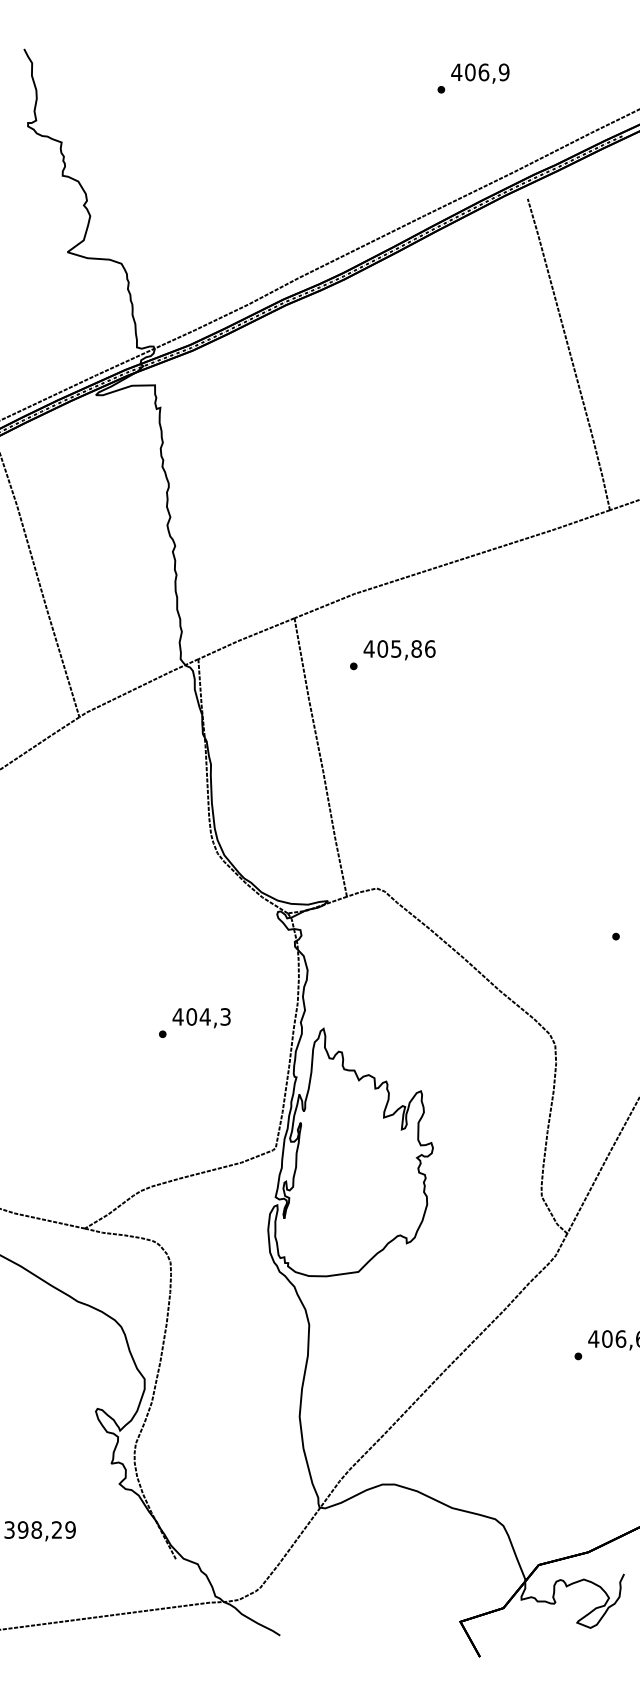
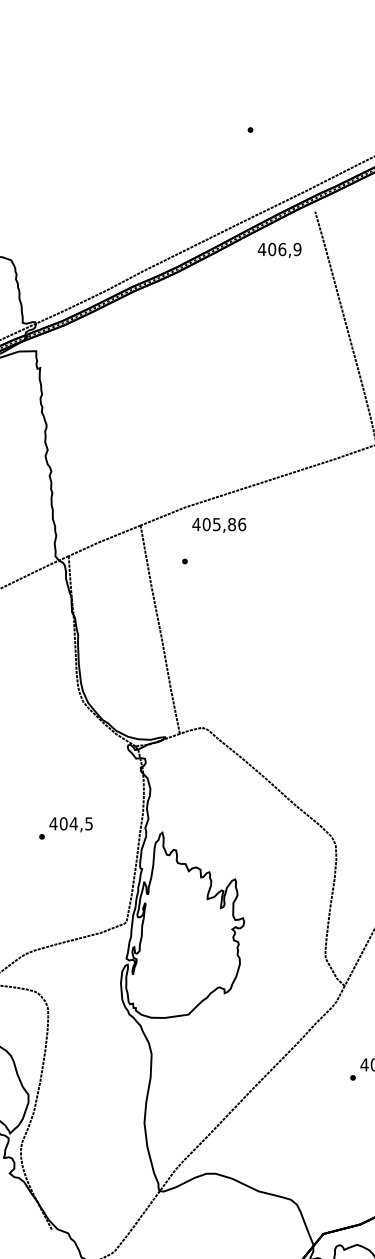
text: (480, 73) -> (279, 250), moved
text: (399, 650) -> (219, 525), moved
text: (225, 1016) -> (88, 823), 404,3 -> 404,5

